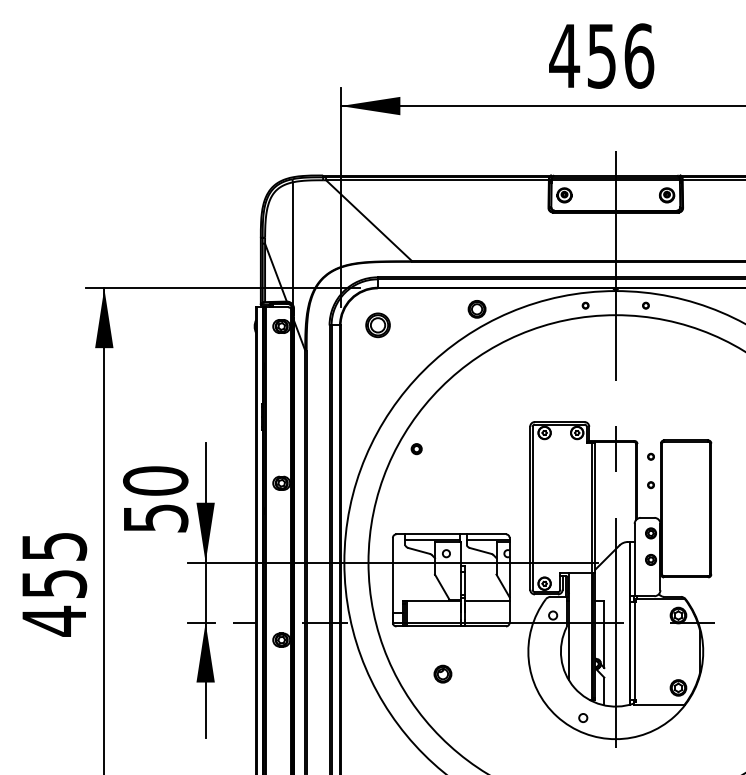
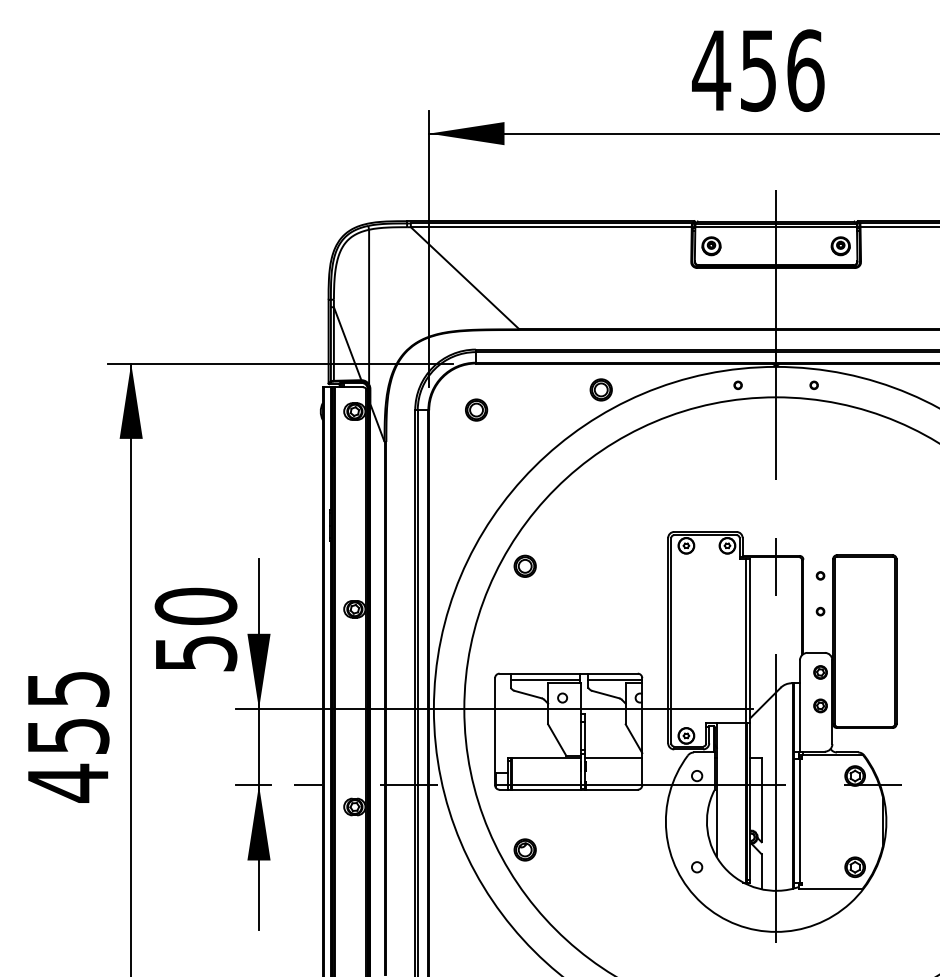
part: (378, 324) -> (476, 409), size x0.71
part: (416, 448) -> (524, 565), size x1.67
part: (442, 673) -> (524, 849), moved
circle: (583, 718) -> (697, 867), moved

